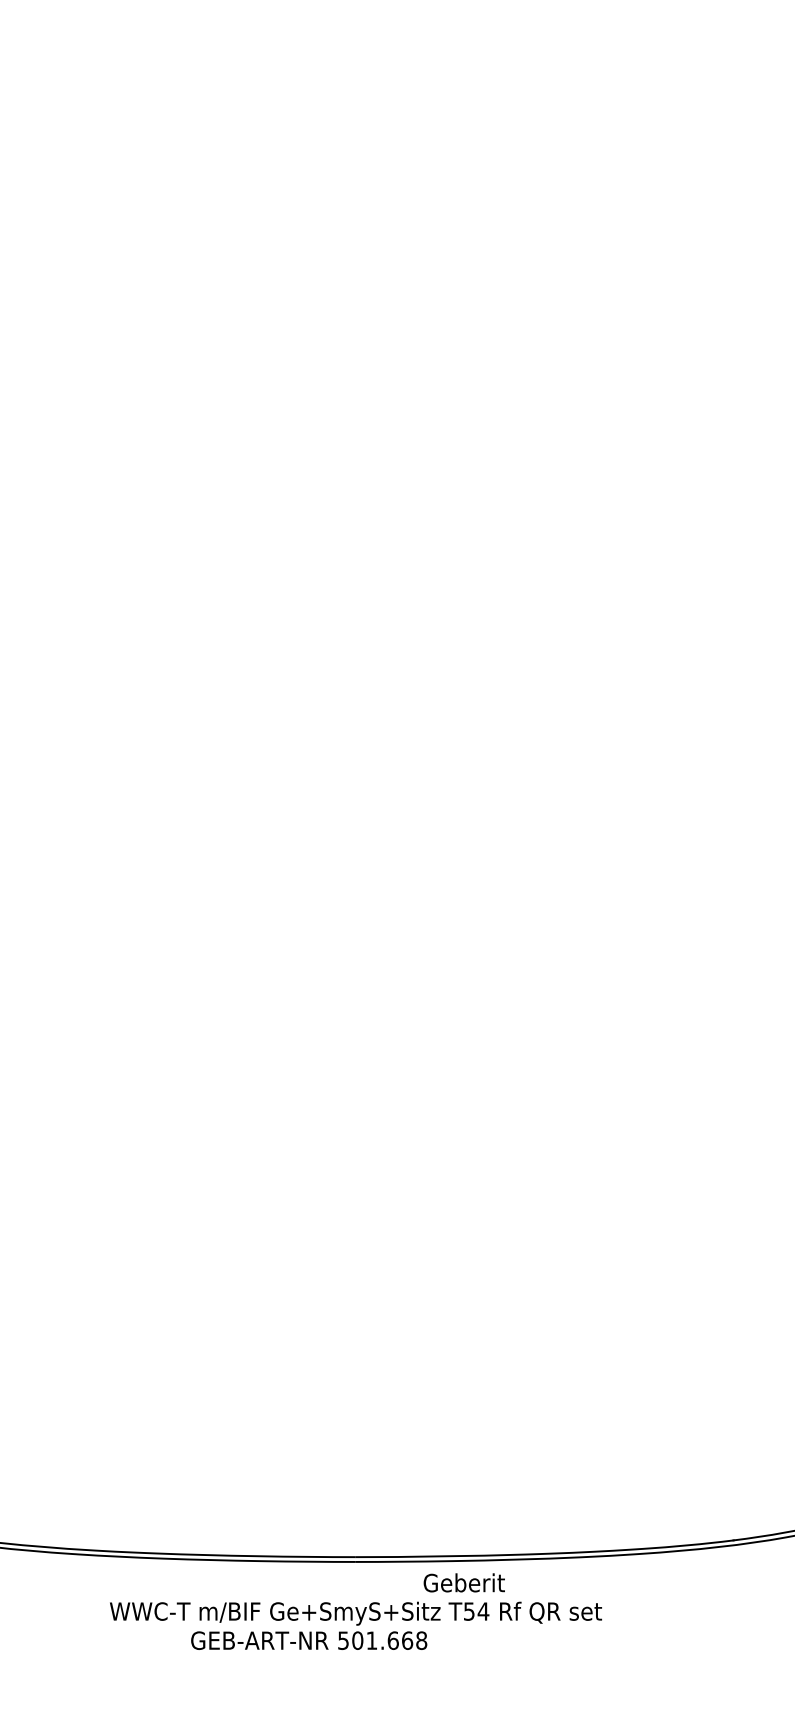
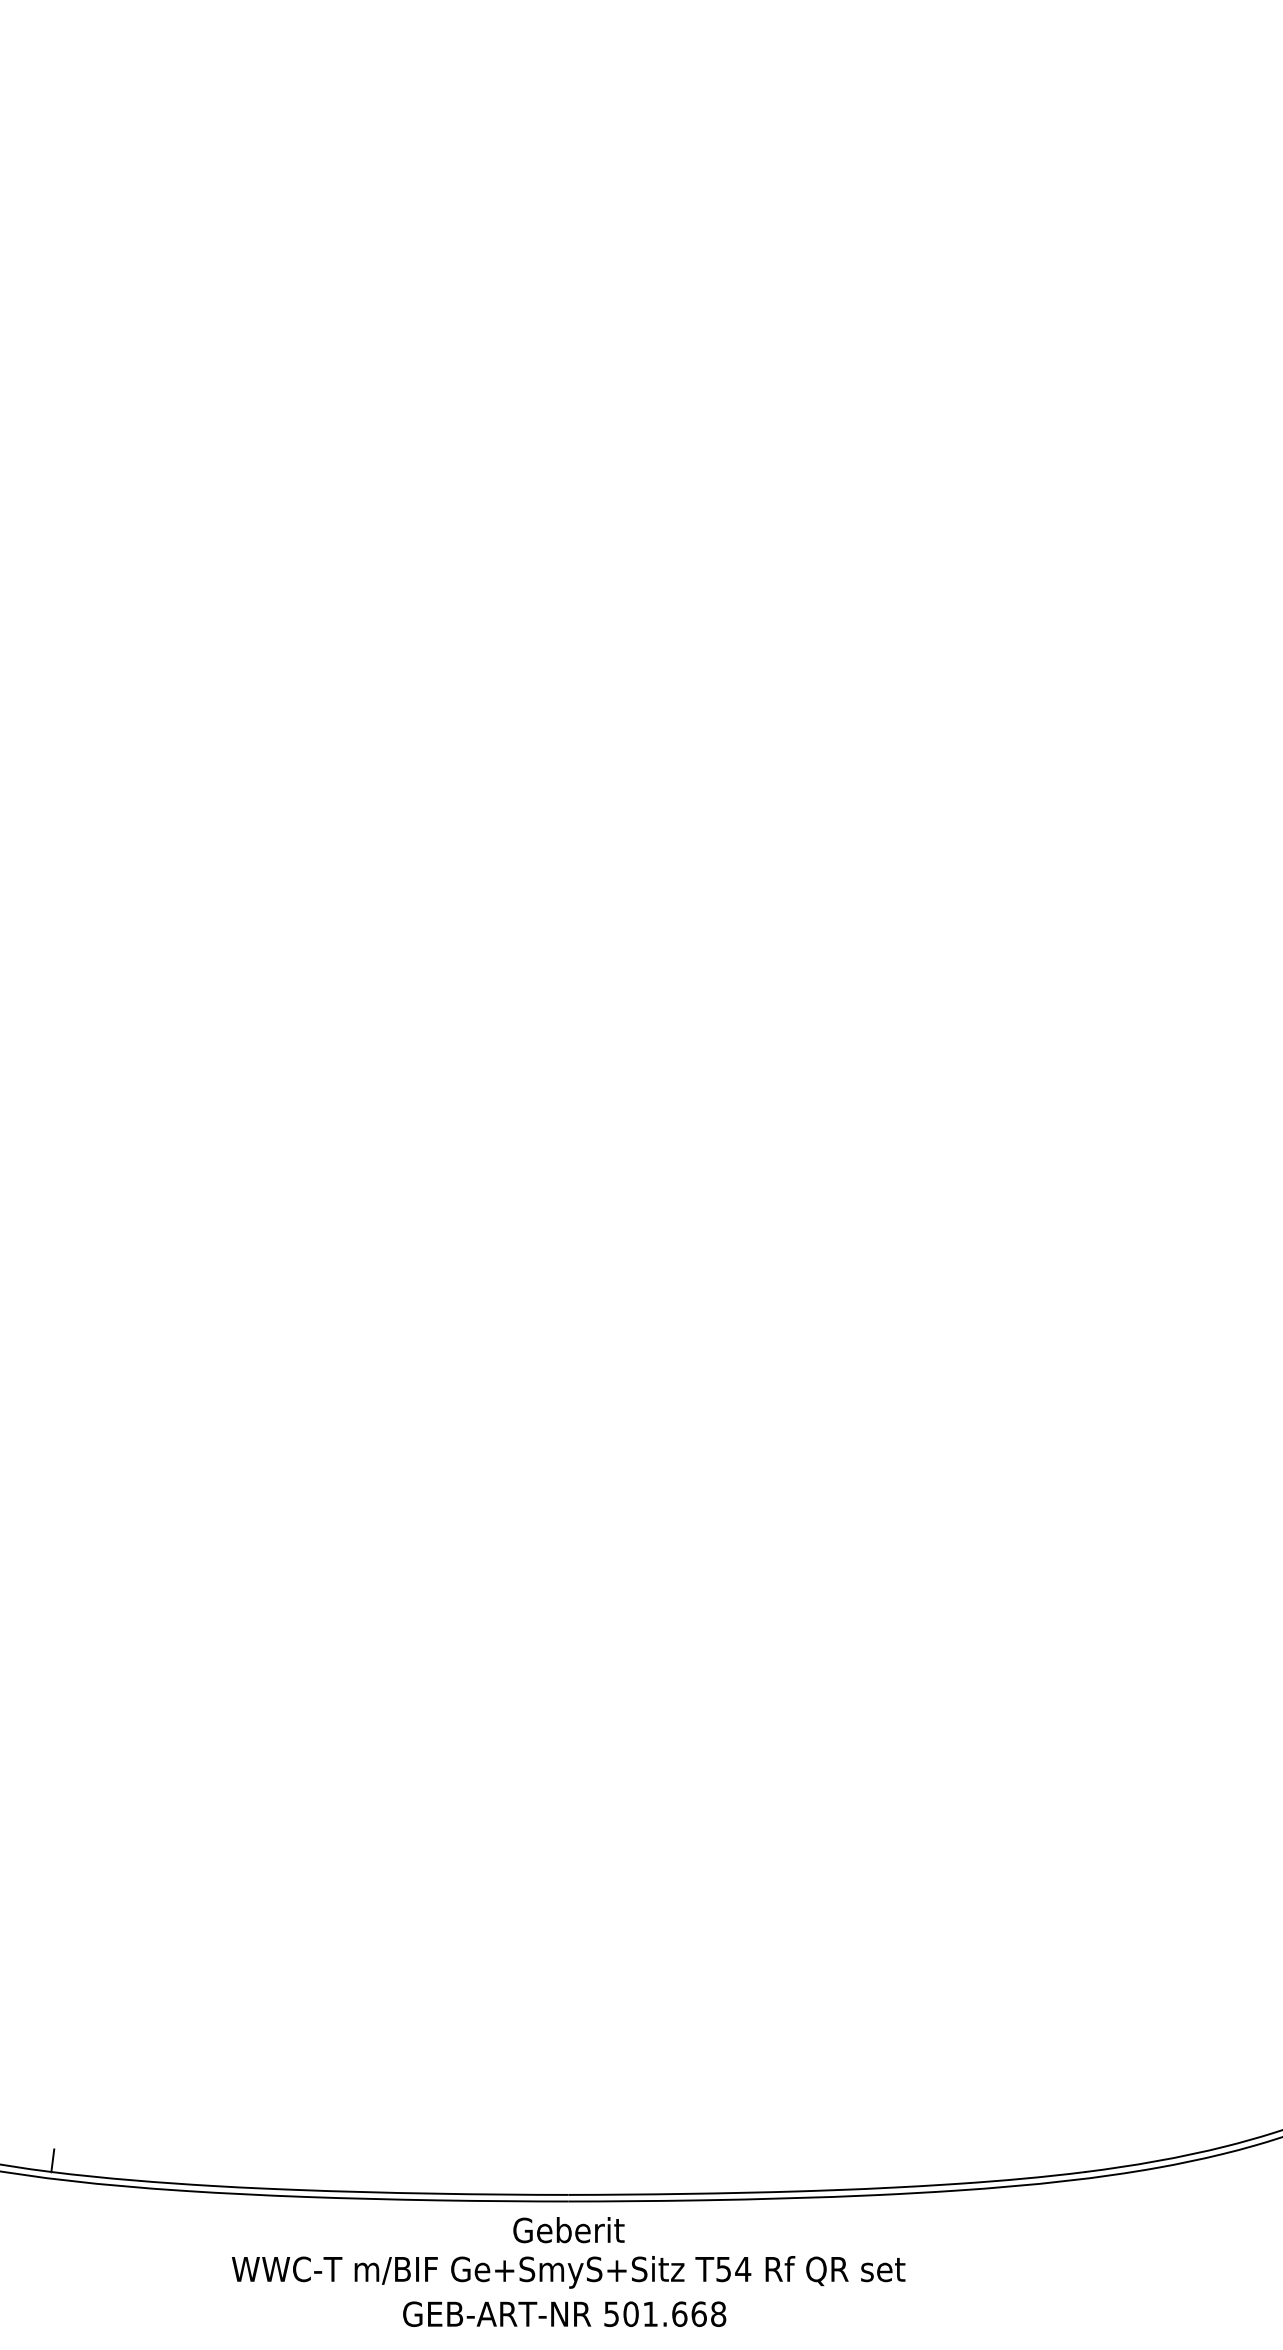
text: (464, 1583) -> (568, 2230), moved
text: (309, 1640) -> (564, 2313), moved

